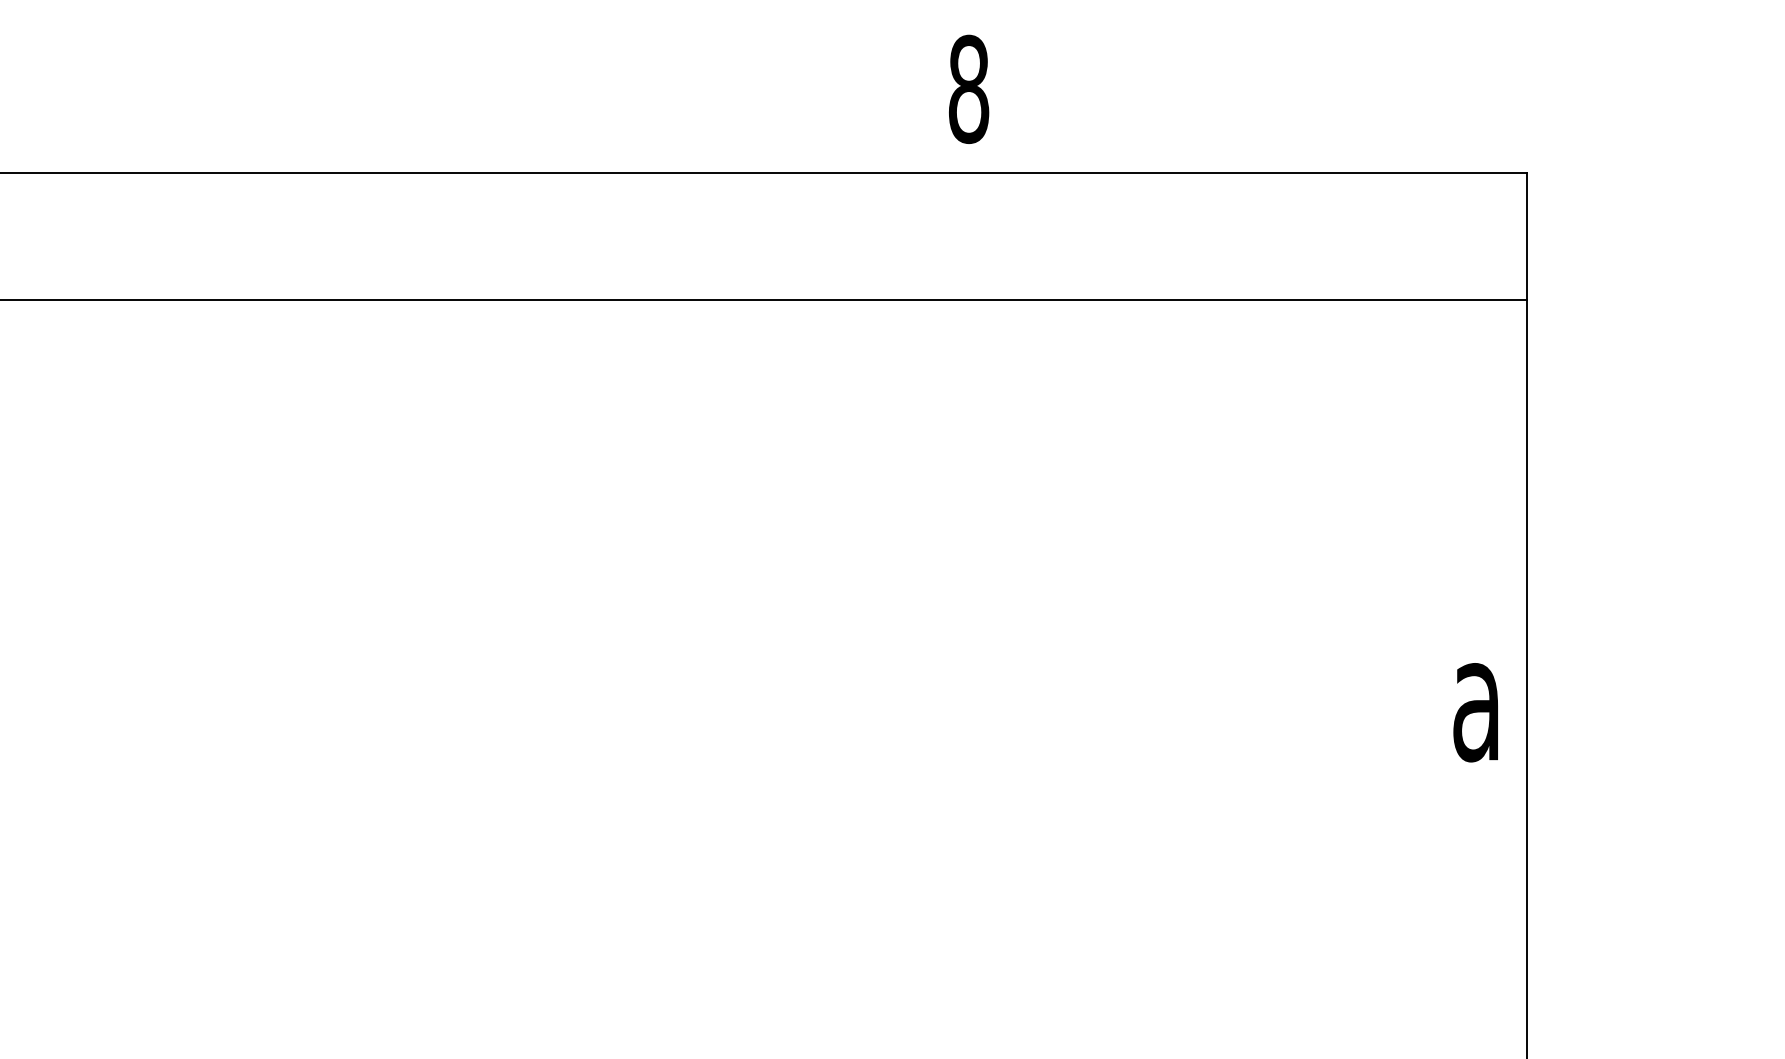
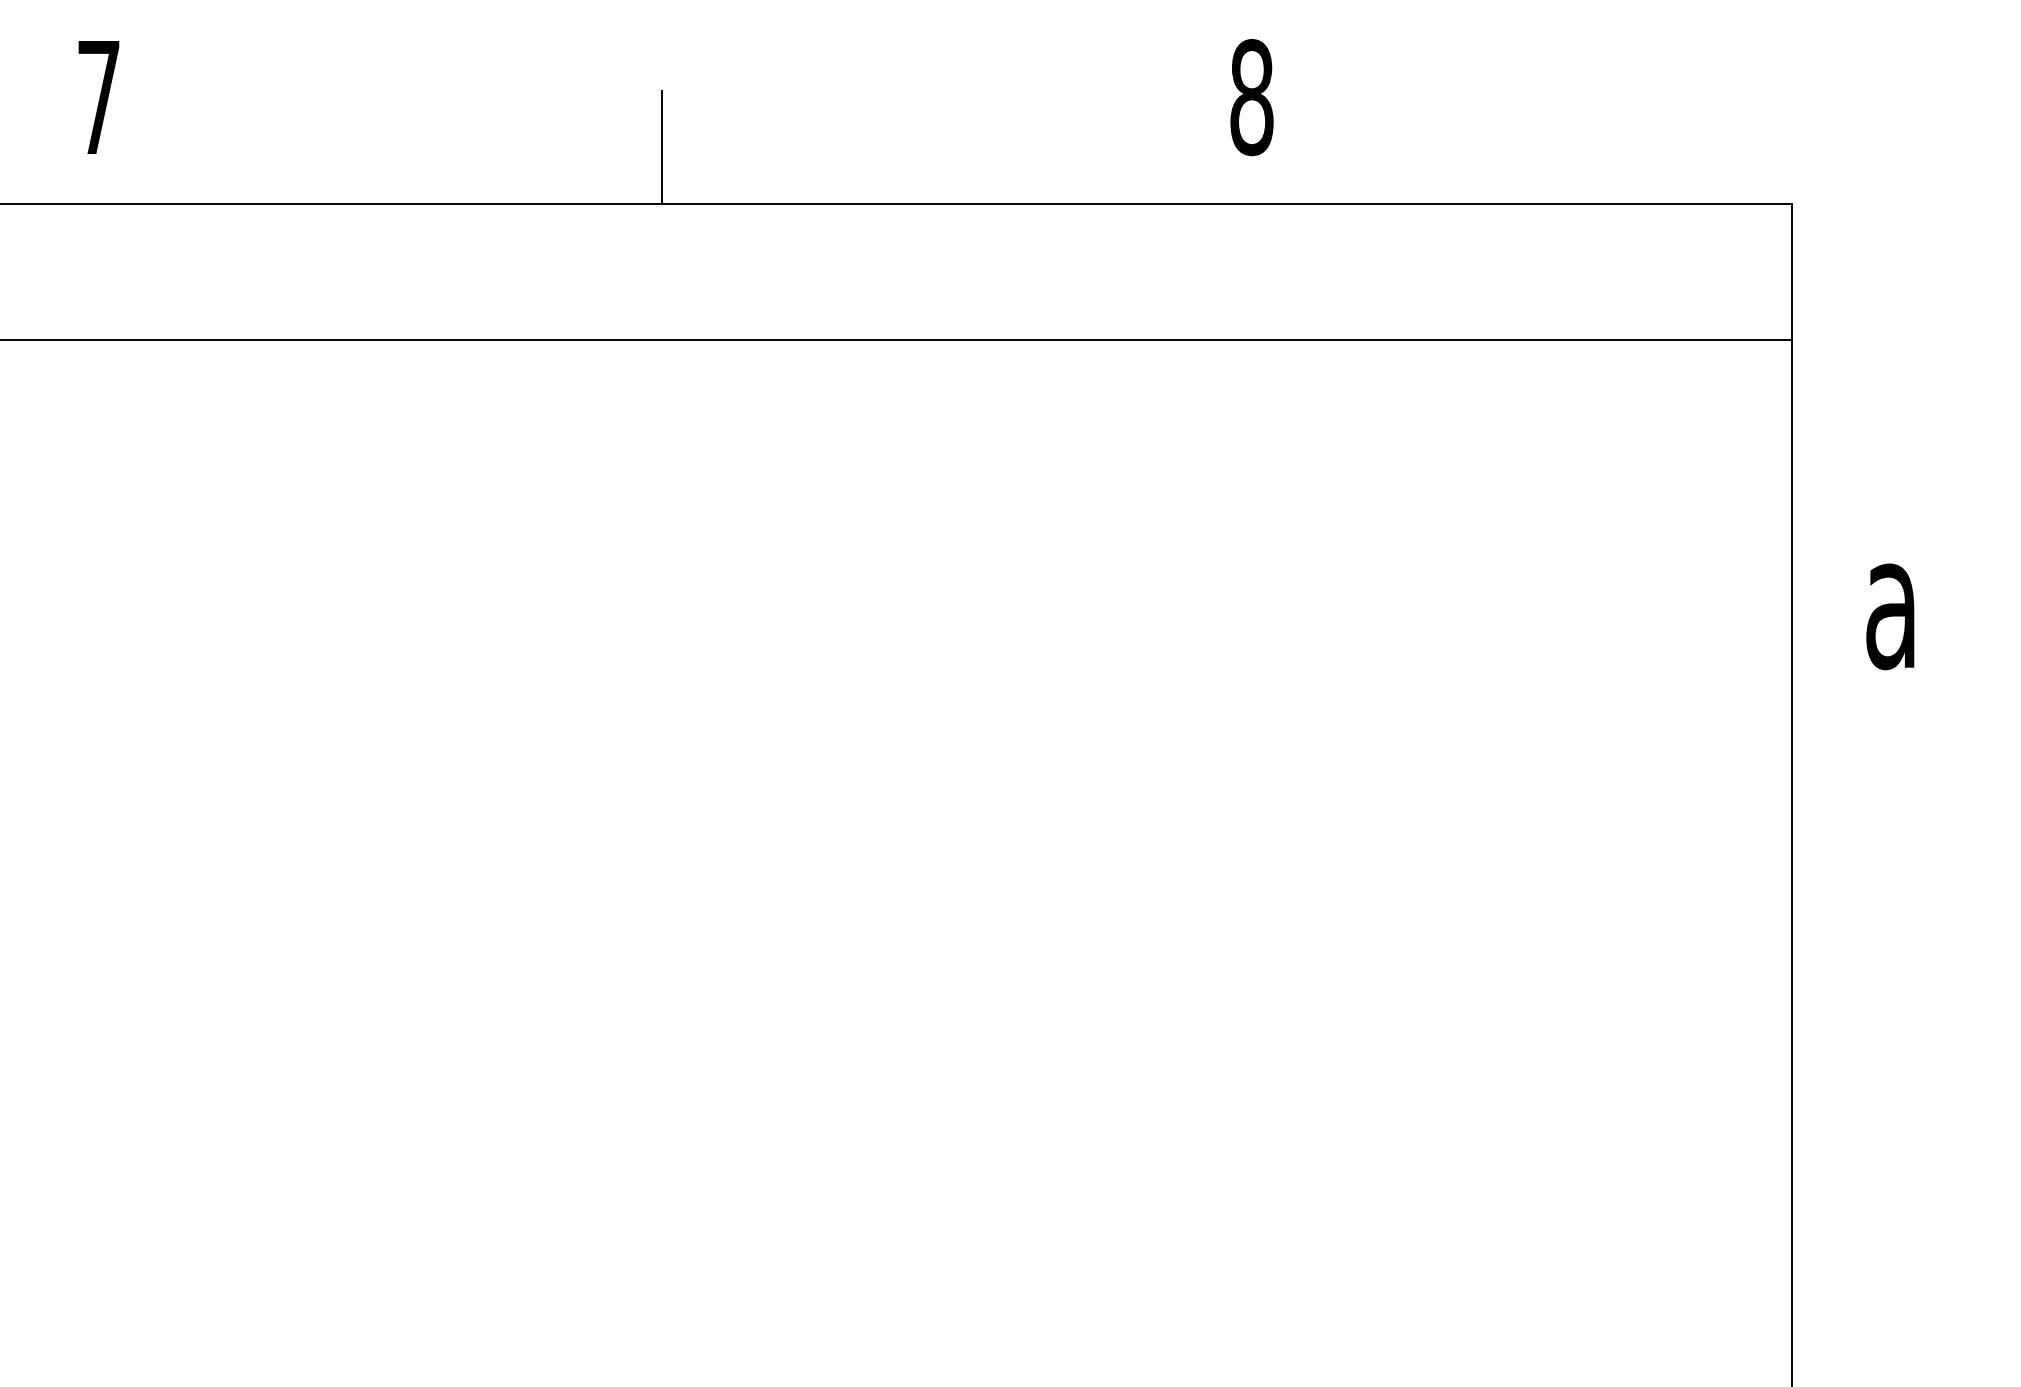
text: (968, 89) -> (1251, 97), moved
line: (472, 120) -> (661, 147), added
text: (1475, 712) -> (1890, 616), moved

